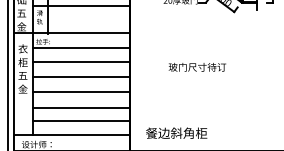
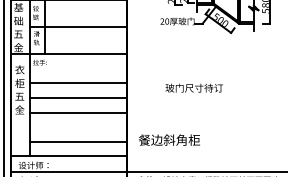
line: (81, 48) -> (78, 69), removed
line: (81, 107) -> (78, 128), removed
text: (176, 132) -> (169, 139), moved

